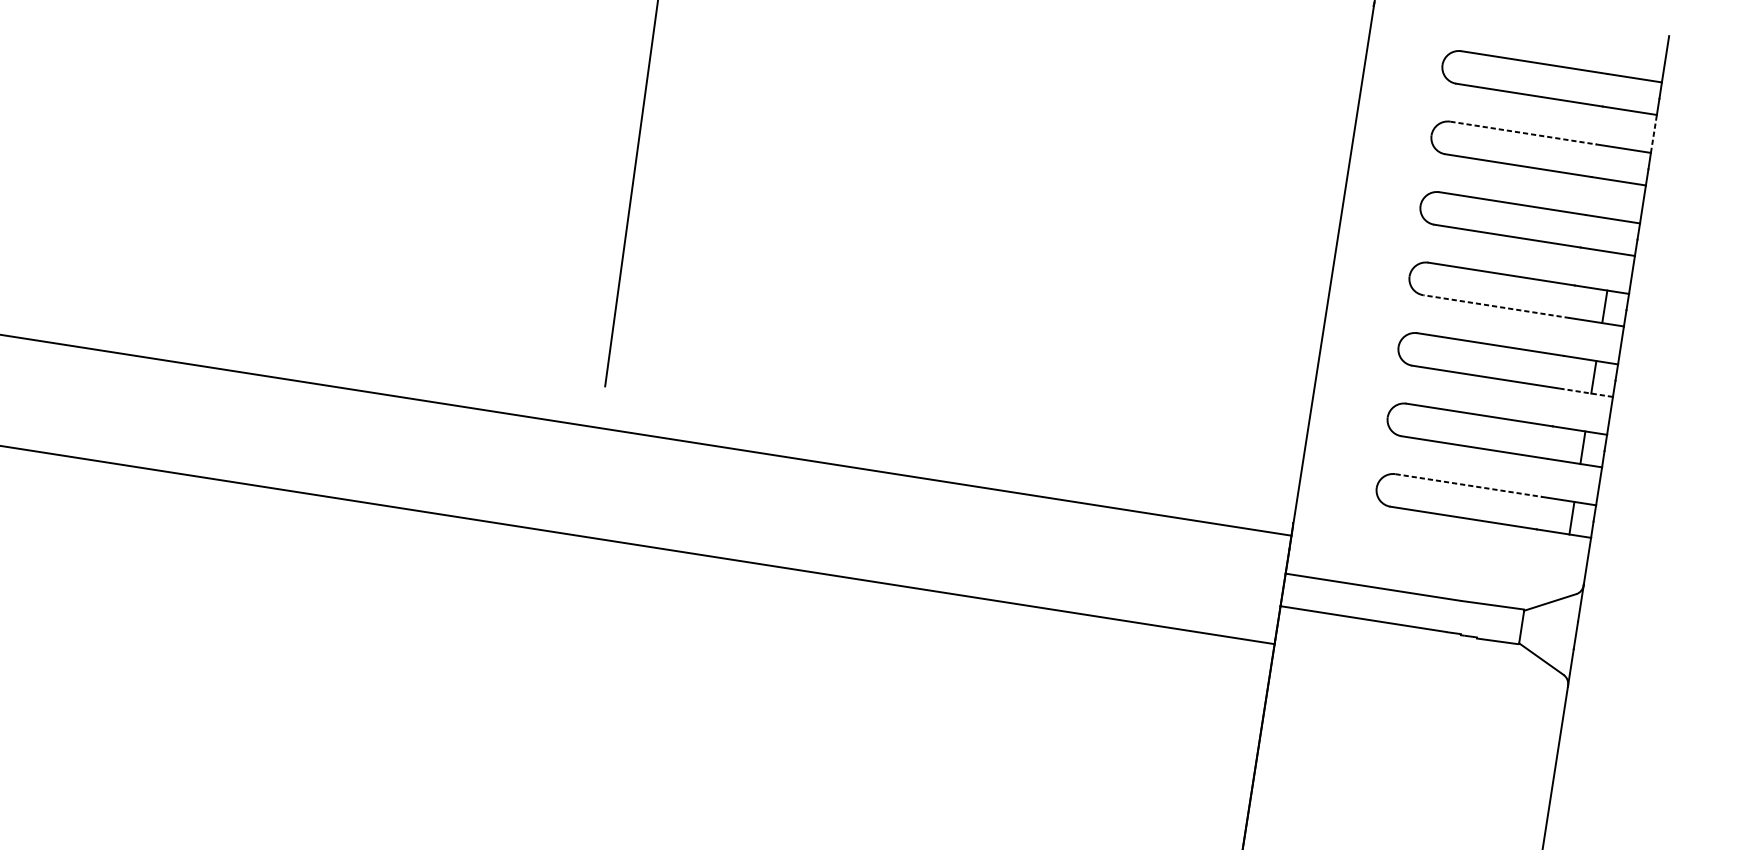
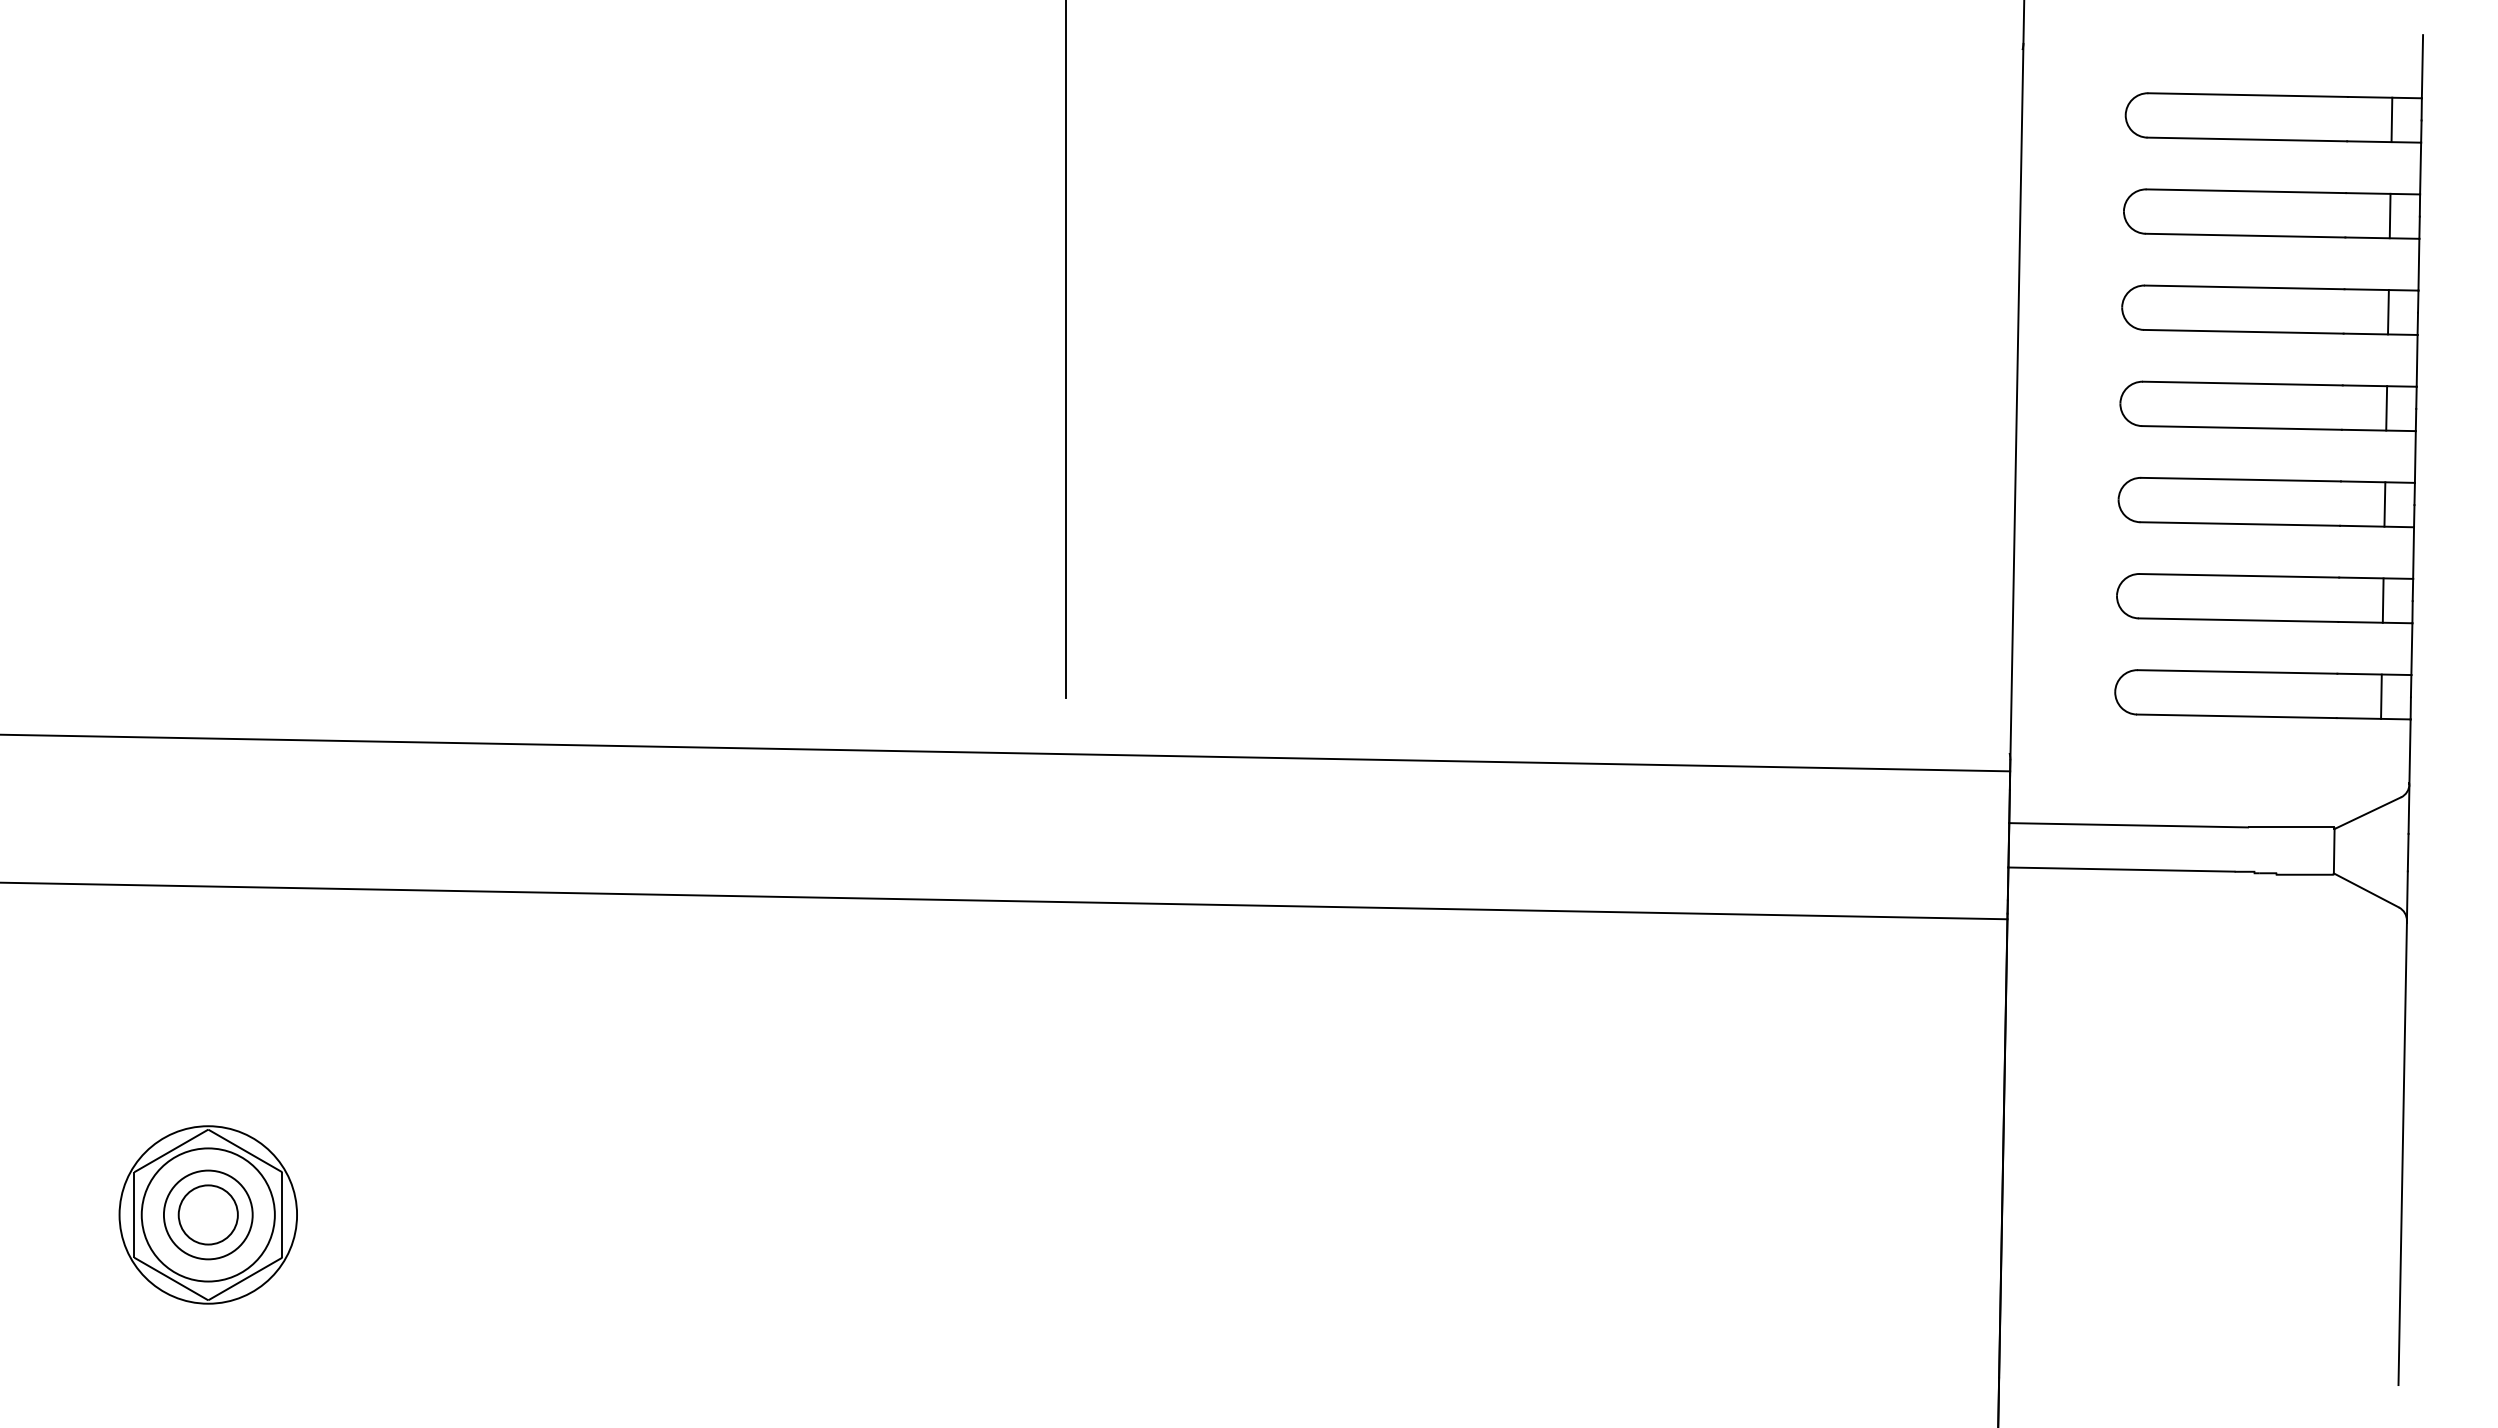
line: (1637, 94) -> (2391, 119), added
line: (1523, 133) -> (2246, 191), dashed -> solid
line: (1653, 133) -> (2420, 168), dashed -> solid
line: (1626, 165) -> (2389, 215), added
line: (1615, 236) -> (2388, 312), added
line: (1496, 306) -> (2242, 427), dashed -> solid
line: (1586, 392) -> (2377, 526), dashed -> solid
line: (1468, 485) -> (2237, 671), dashed -> solid

